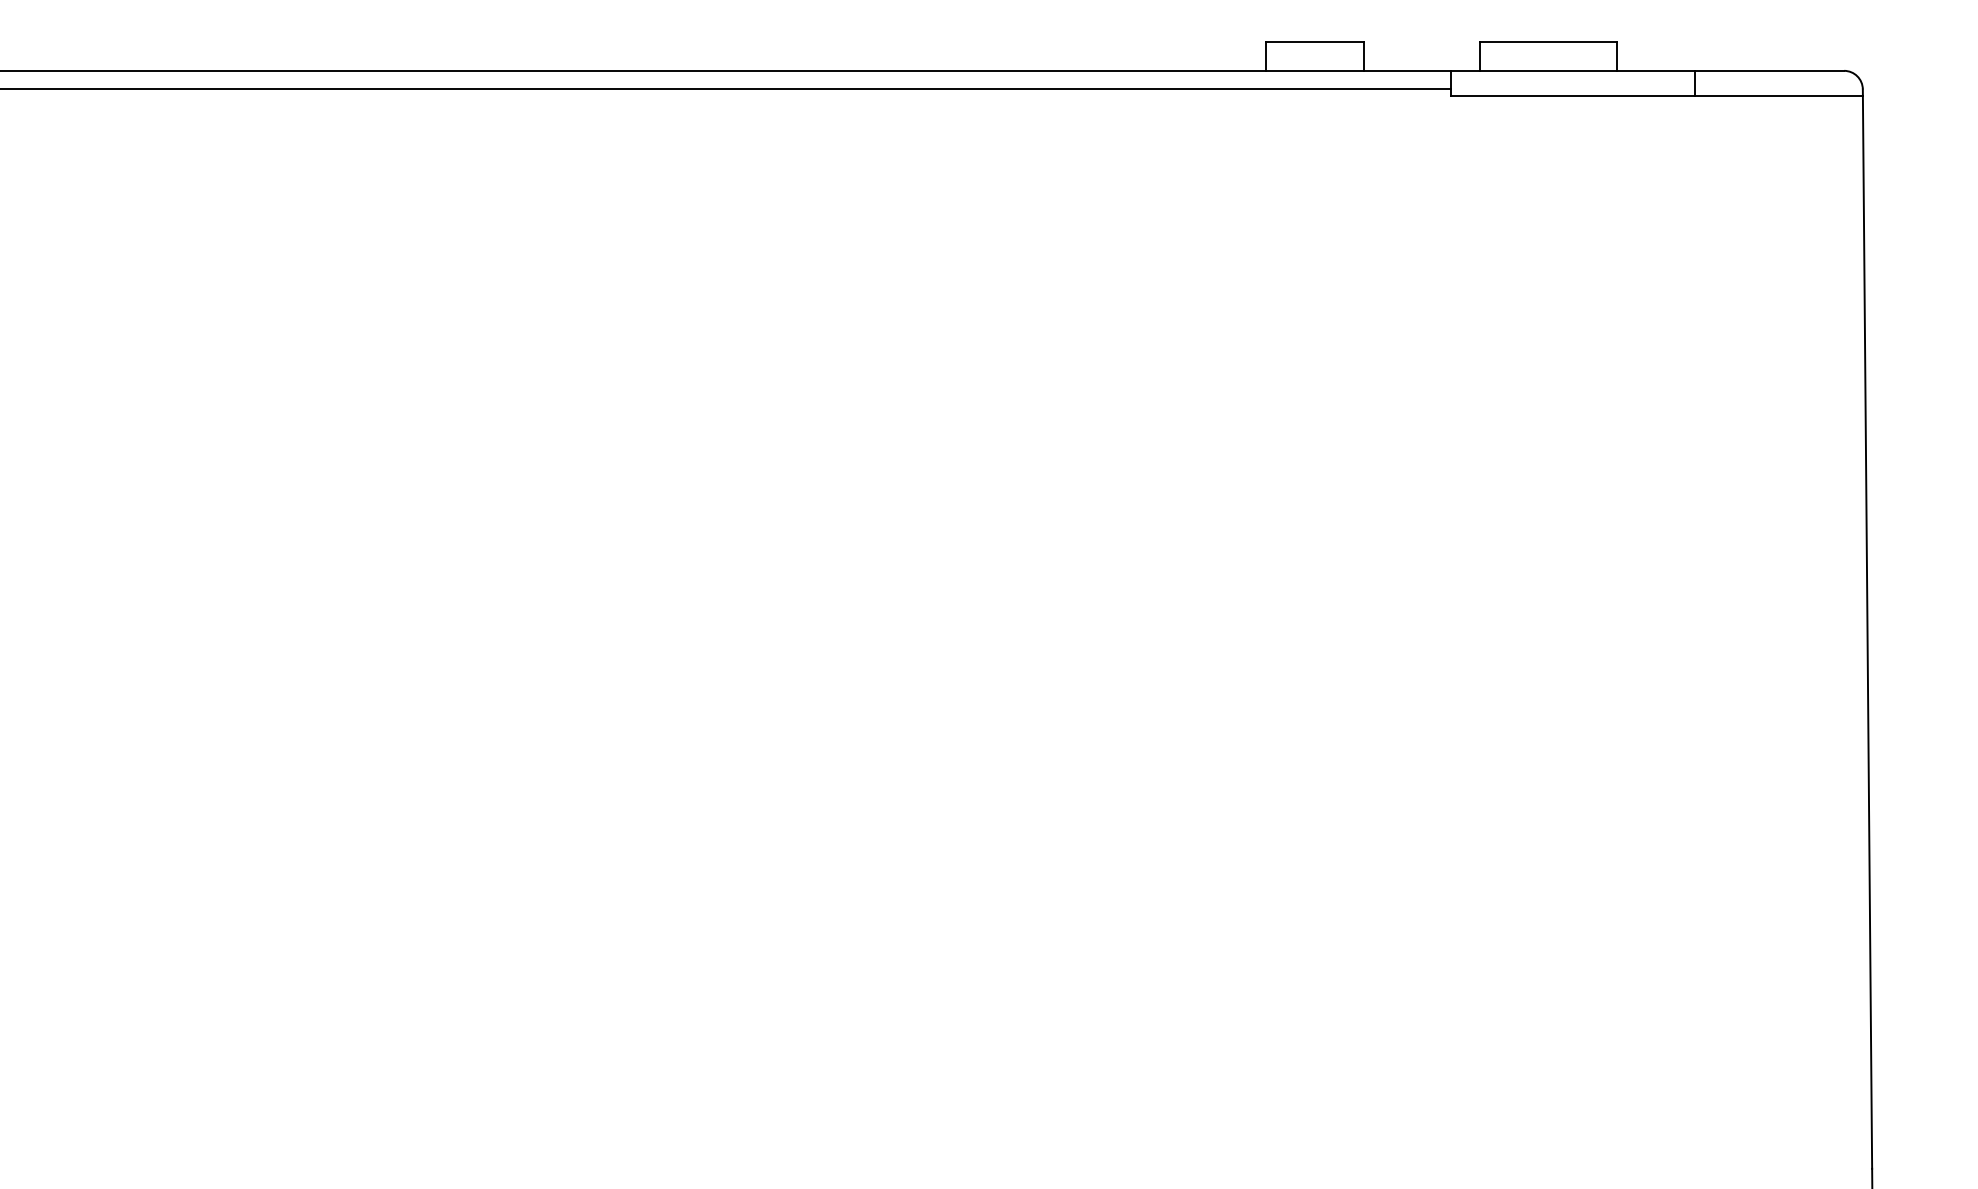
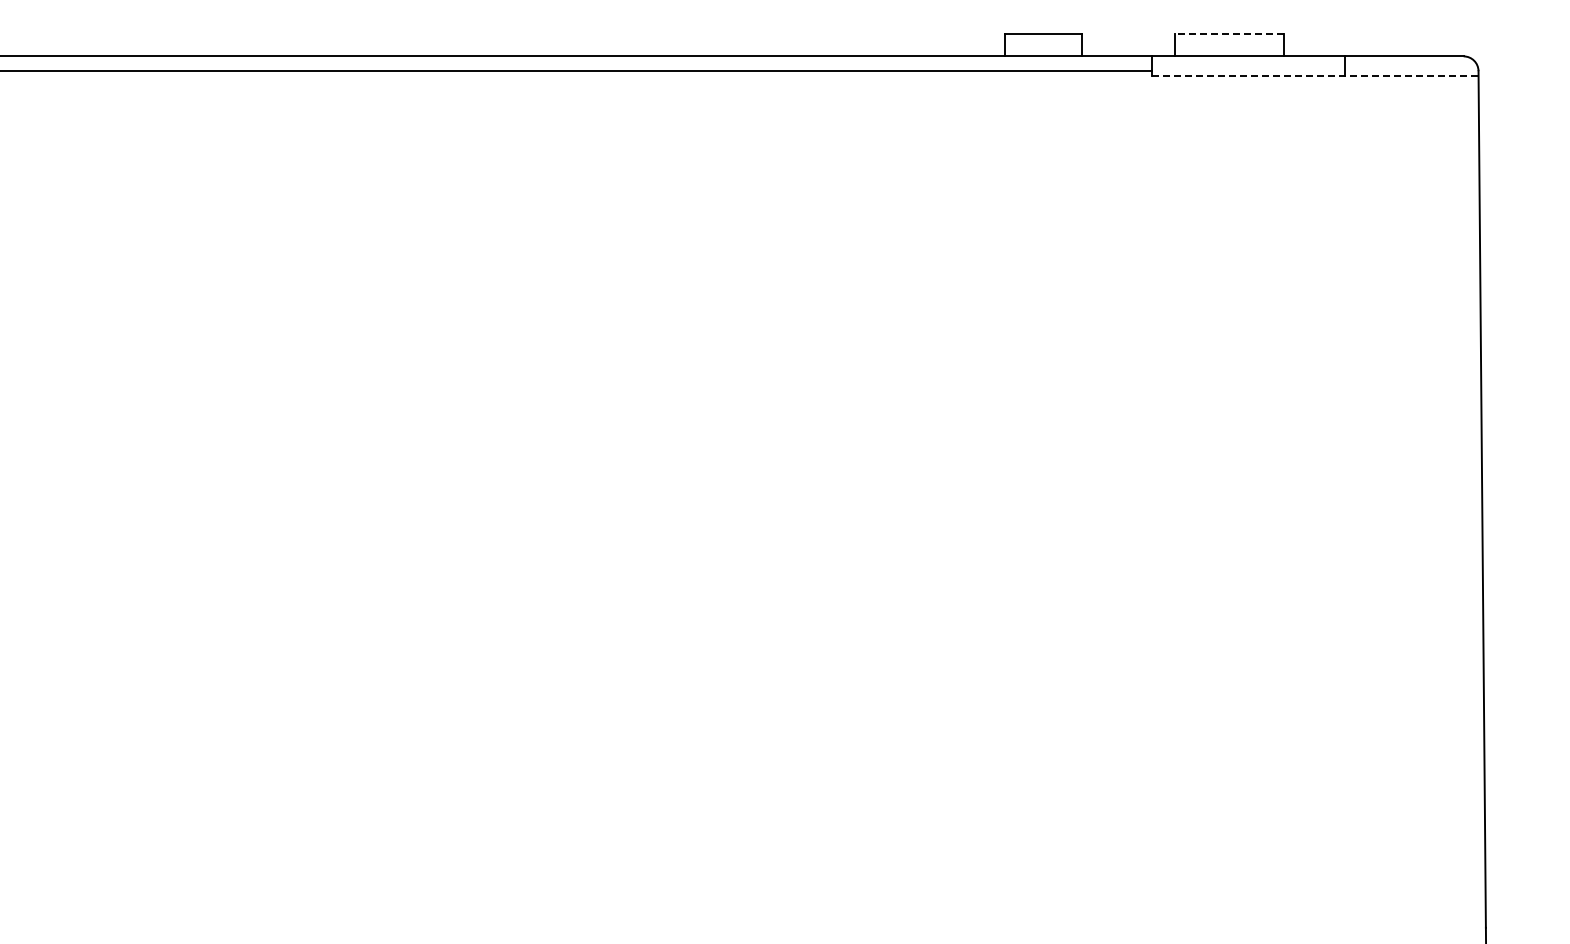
line: (1547, 41) -> (1228, 33), solid -> dashed
line: (1657, 96) -> (1315, 76), solid -> dashed

